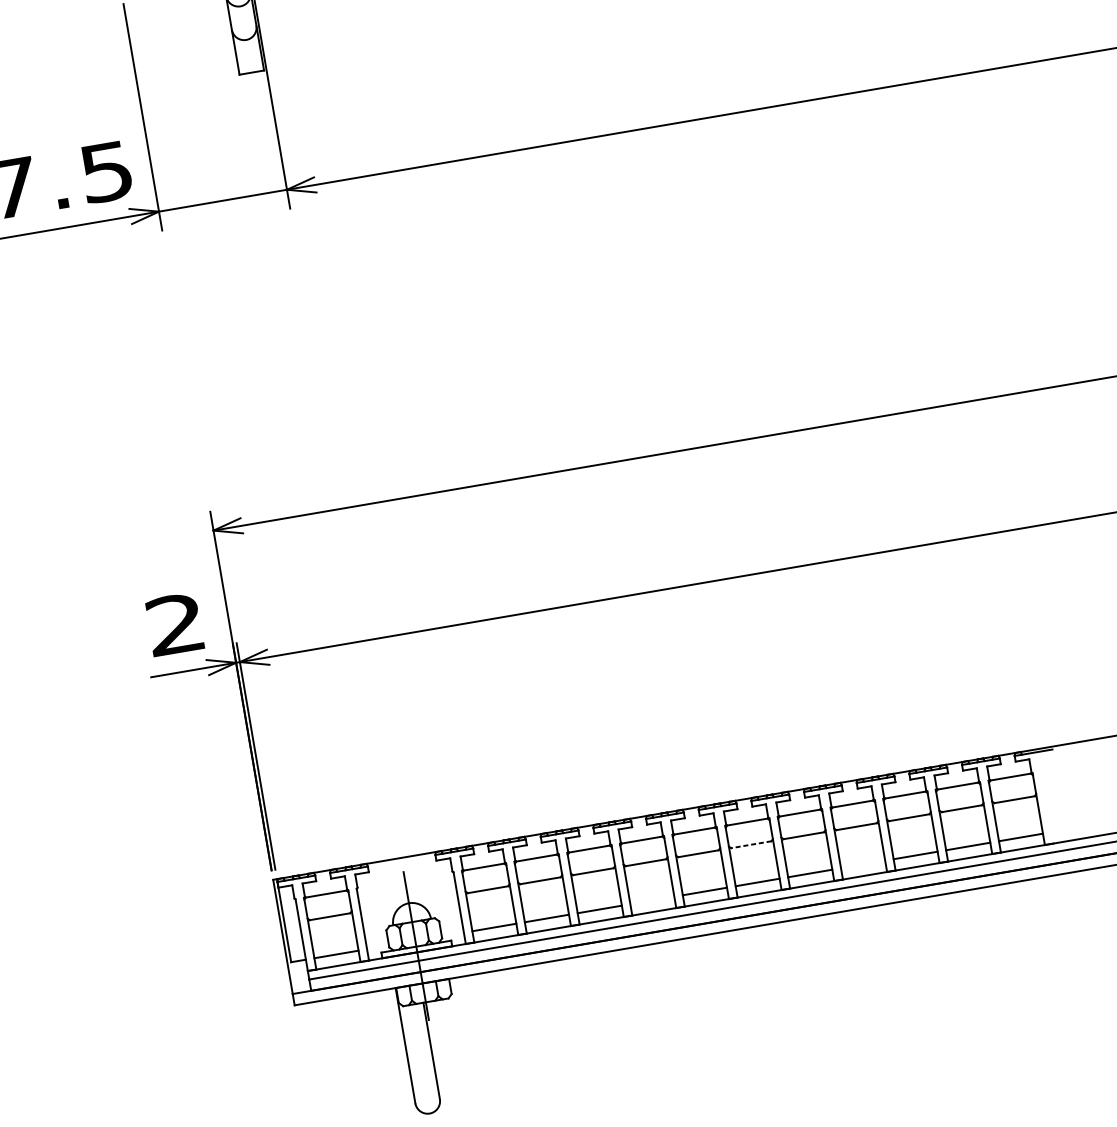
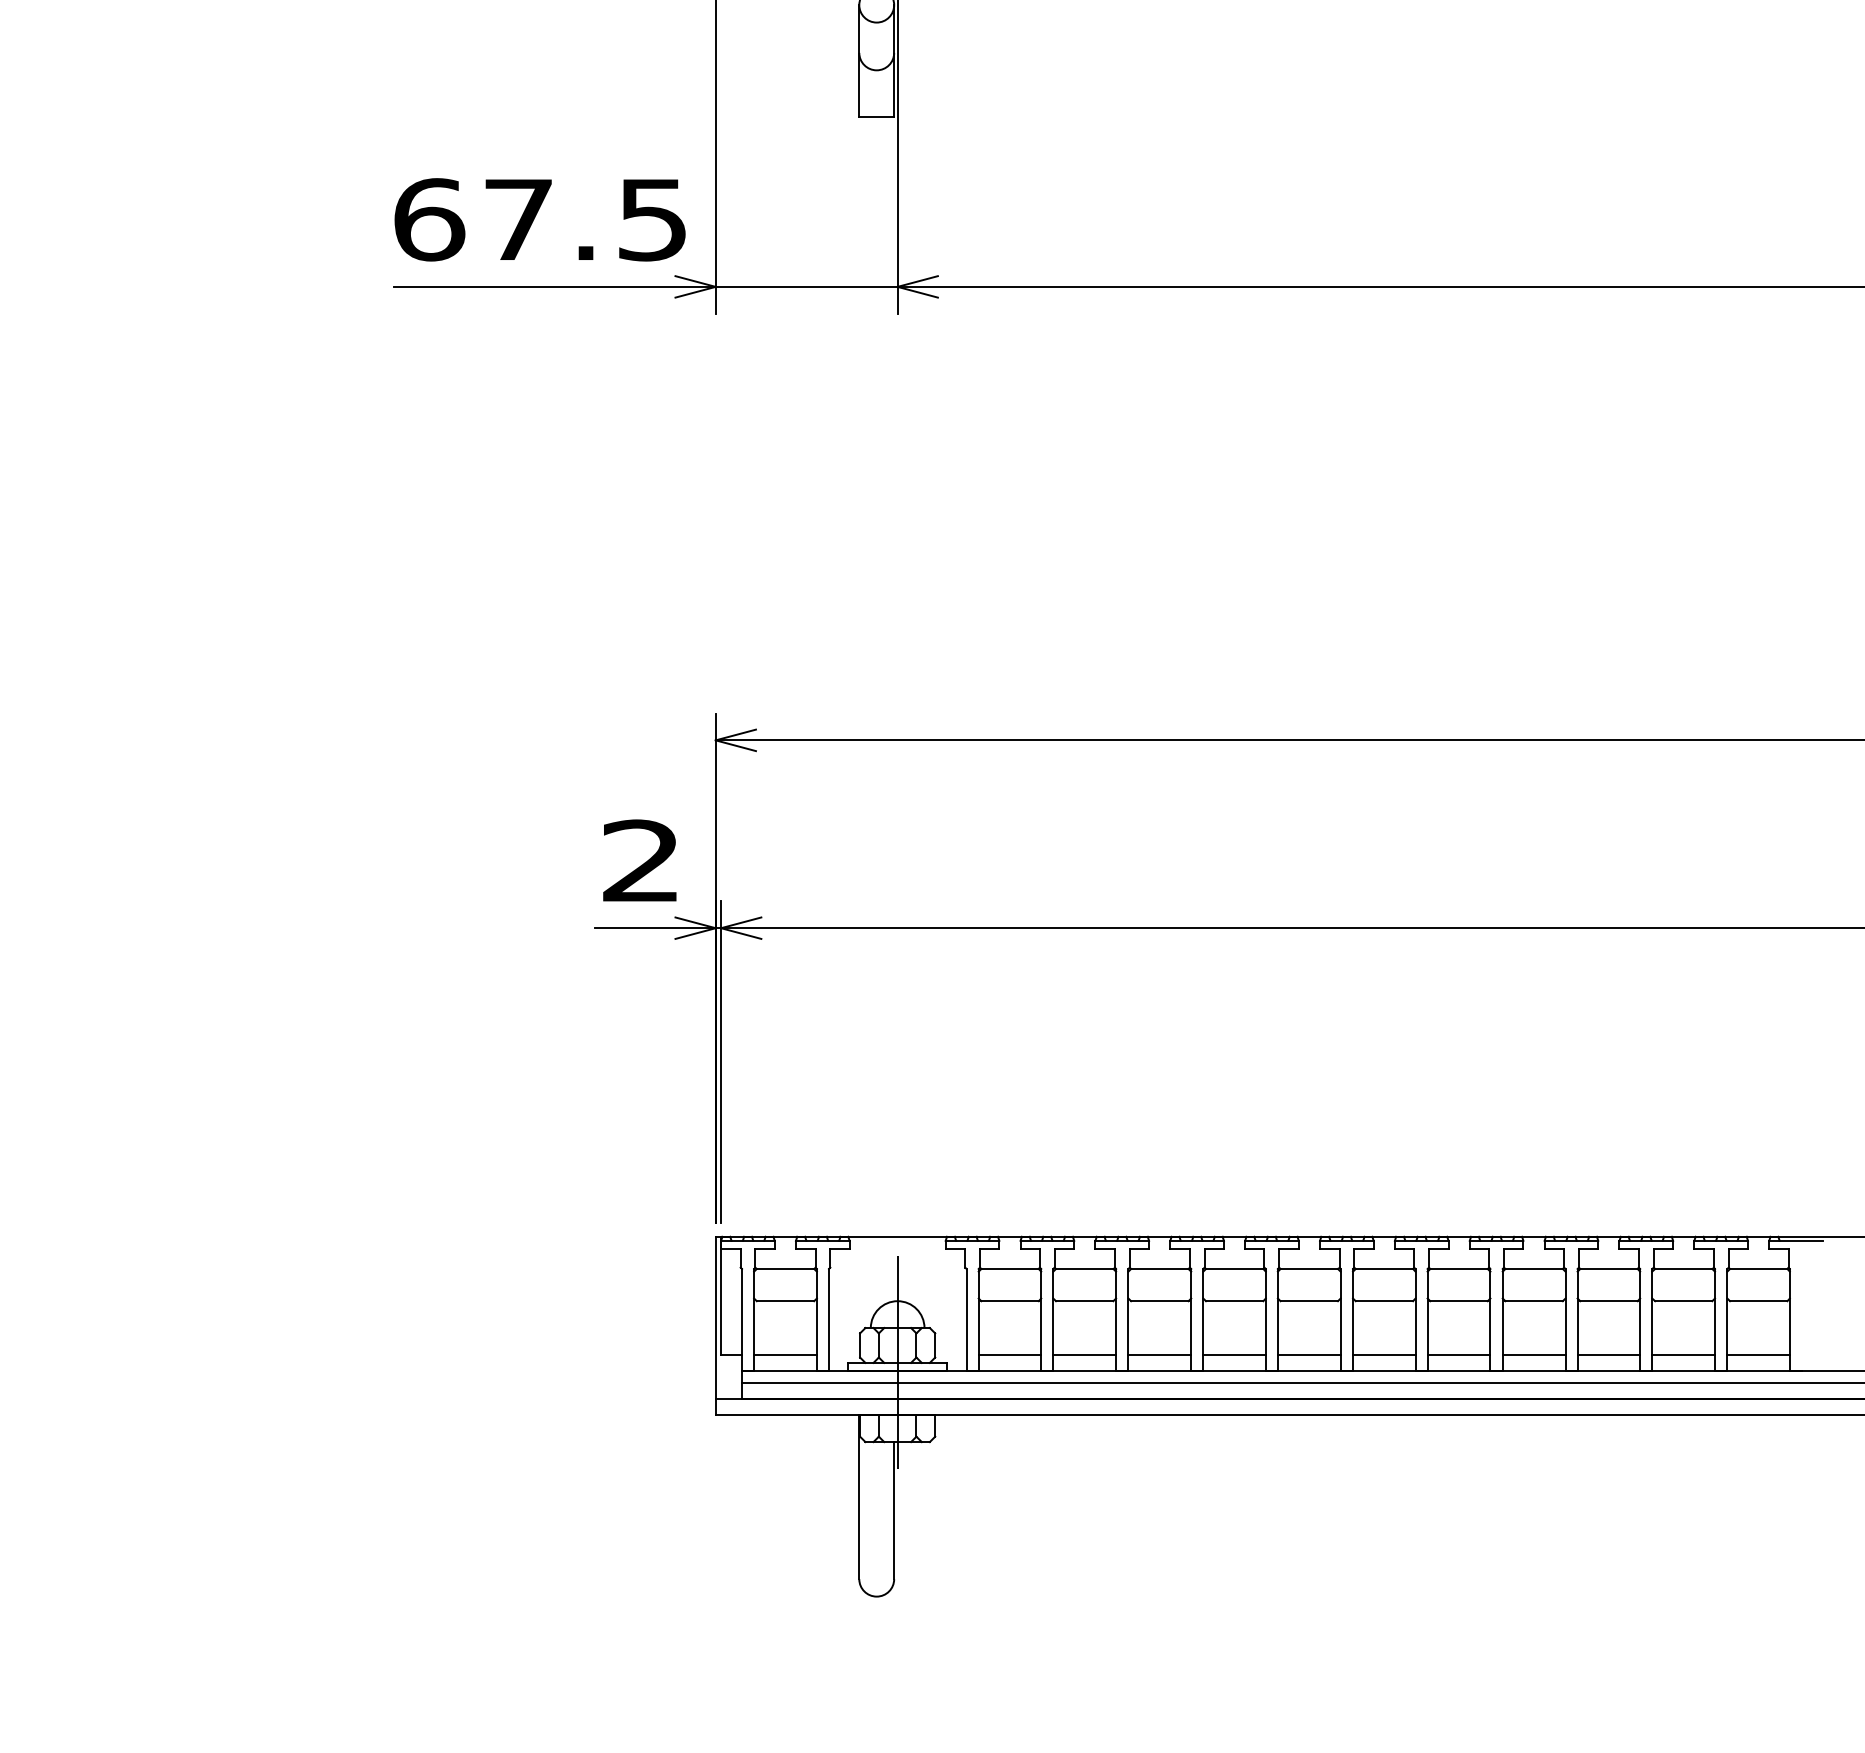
line: (751, 844) -> (1384, 1301), dashed -> solid
line: (862, 864) -> (1533, 1354), added
line: (652, 900) -> (1234, 1354), added

